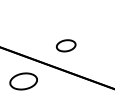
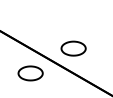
part: (66, 45) -> (73, 48), size x1.43

